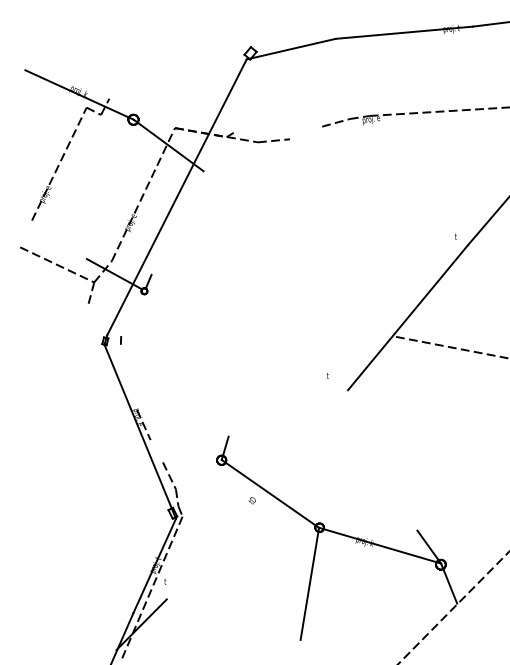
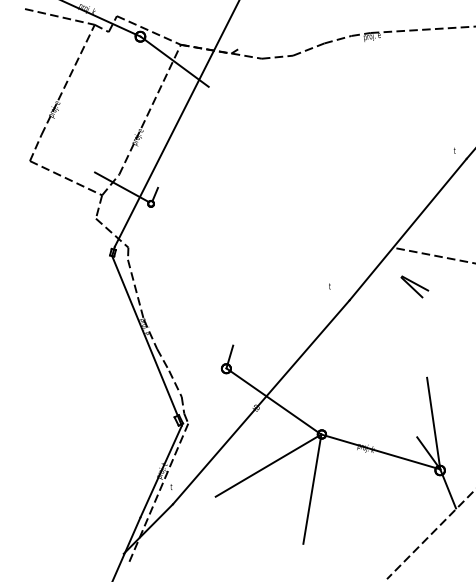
line: (50, 99) -> (59, 16), added
line: (142, 113) -> (149, 30), added
line: (305, 132) -> (308, 49), added
line: (26, 233) -> (36, 147), added
line: (104, 321) -> (112, 233), added
part: (414, 376) -> (414, 287), added
line: (128, 378) -> (135, 288), added
line: (156, 451) -> (162, 360), added
line: (257, 494) -> (261, 402), added
line: (434, 516) -> (433, 423), added
line: (264, 559) -> (268, 465), added

